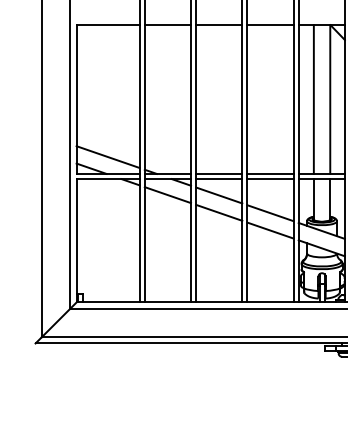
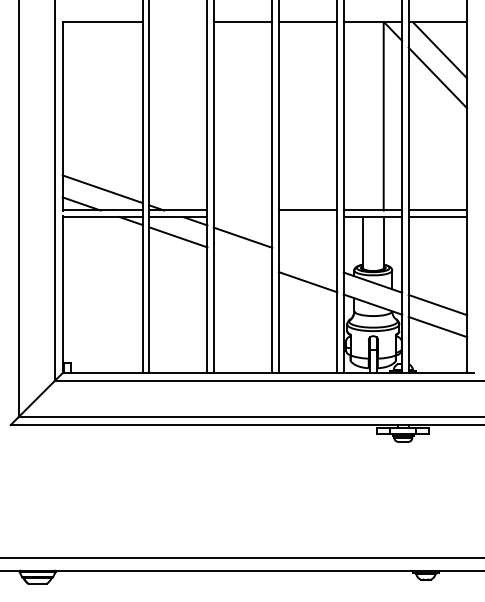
line: (168, 25) -> (178, 22), removed
line: (313, 99) -> (362, 116), removed
line: (218, 173) -> (242, 210), removed
line: (218, 178) -> (242, 216), removed
line: (270, 178) -> (307, 216), removed
line: (218, 212) -> (242, 259), removed
line: (270, 213) -> (307, 260), removed

